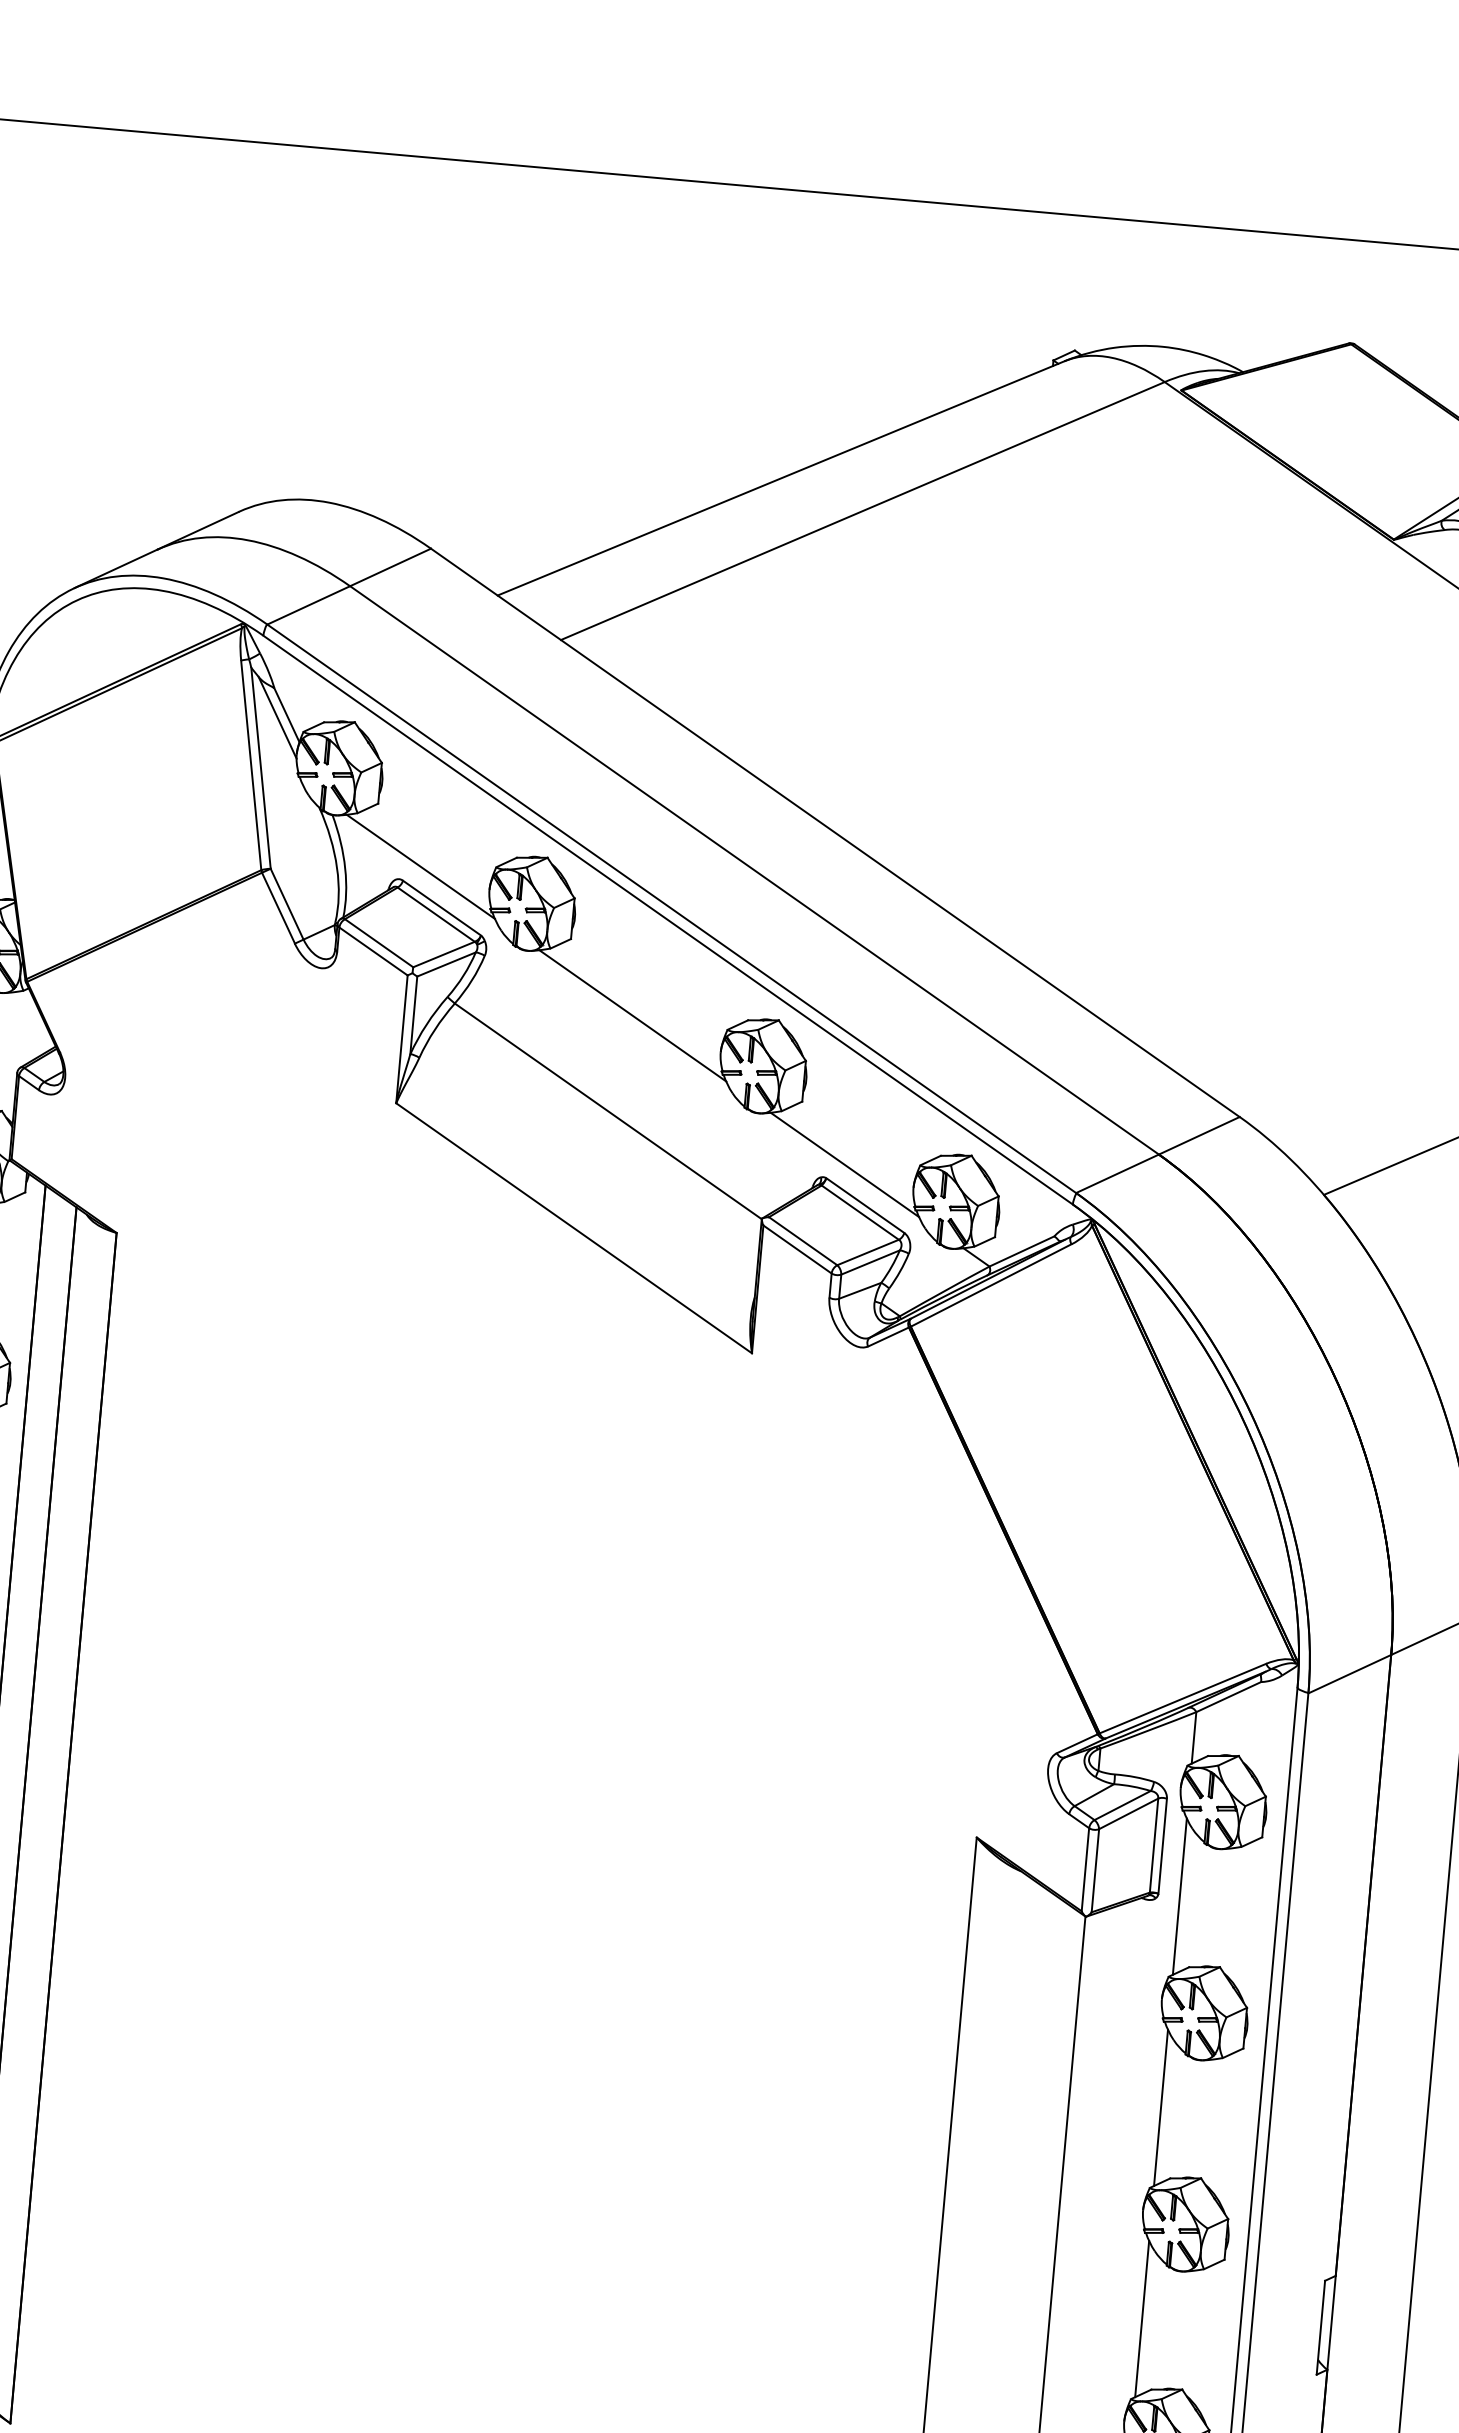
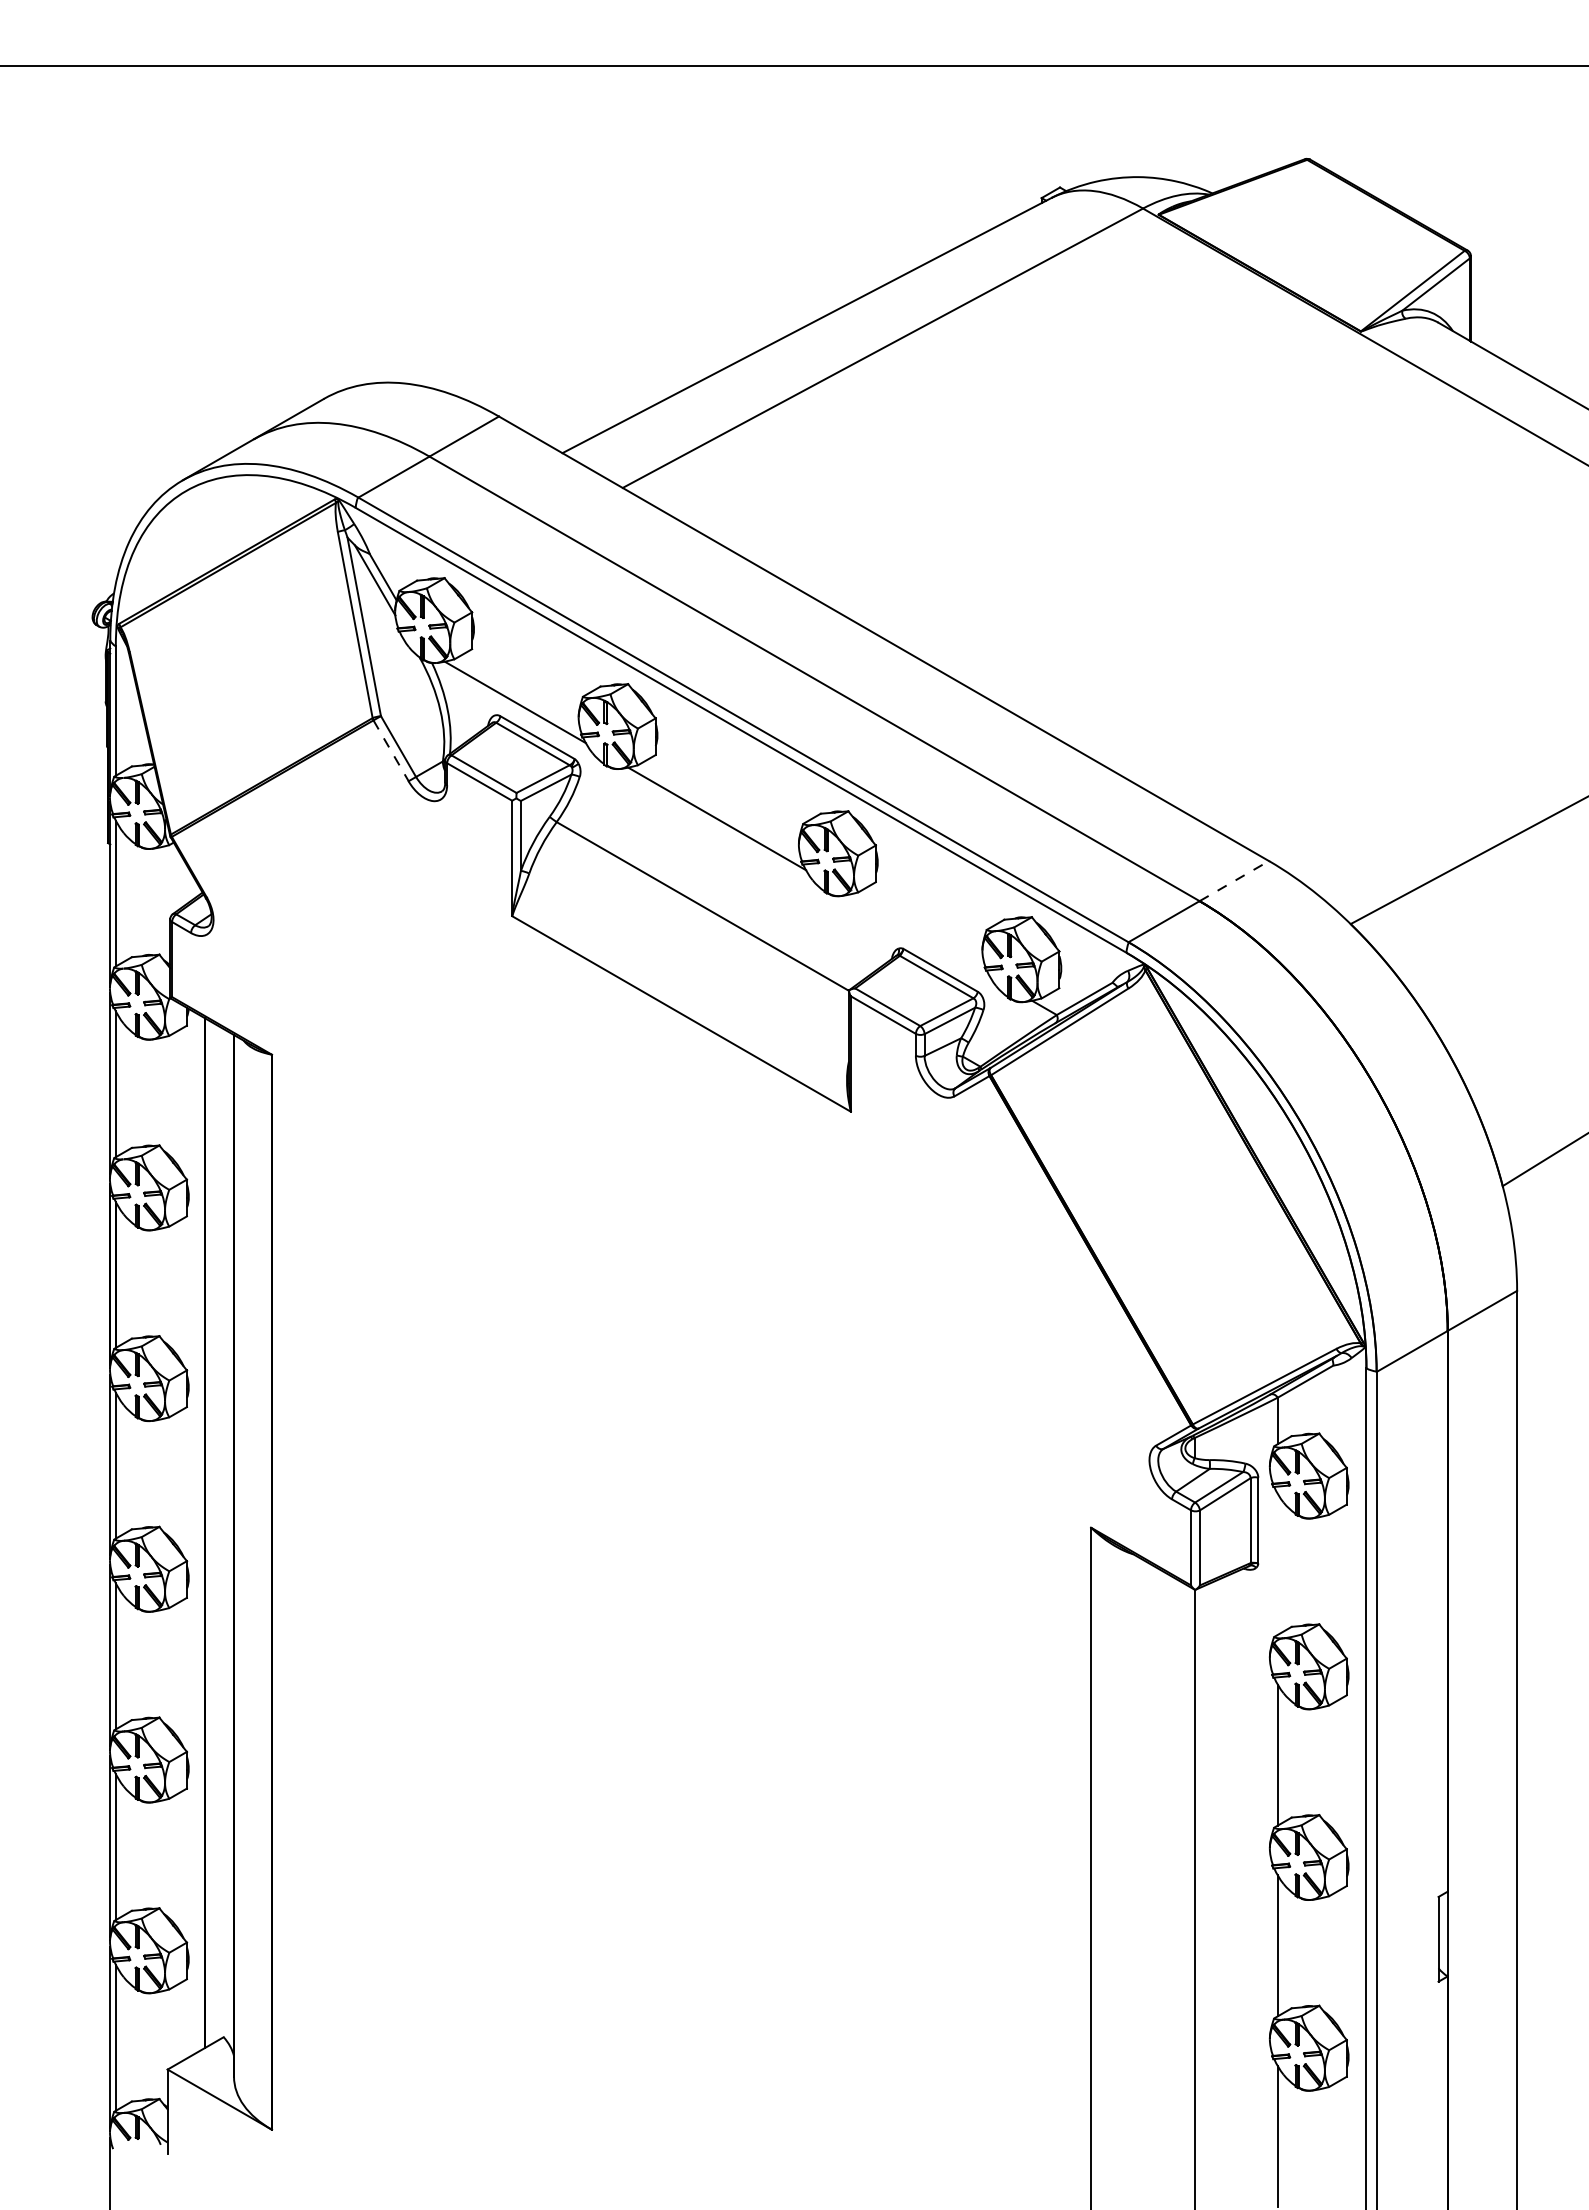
line: (278, 908) -> (391, 751), solid -> dashed
line: (1199, 1135) -> (1234, 880), solid -> dashed
line: (844, 1164) -> (918, 935), removed
line: (1179, 1895) -> (1277, 1563), removed

